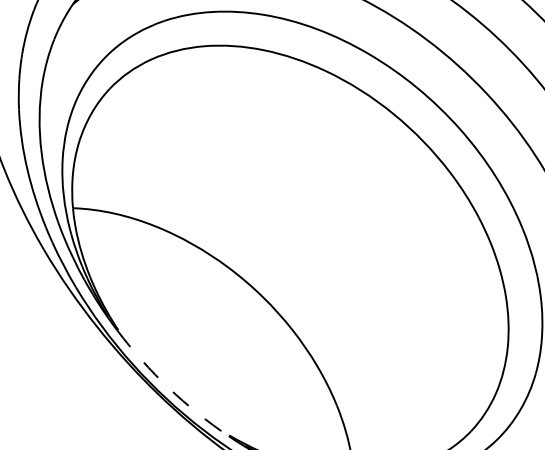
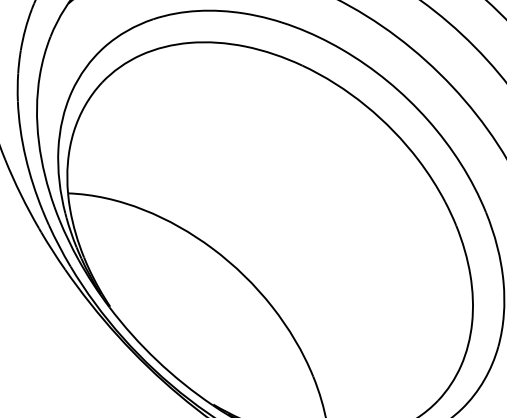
arc: (169, 387) -> (157, 360), dashed -> solid

